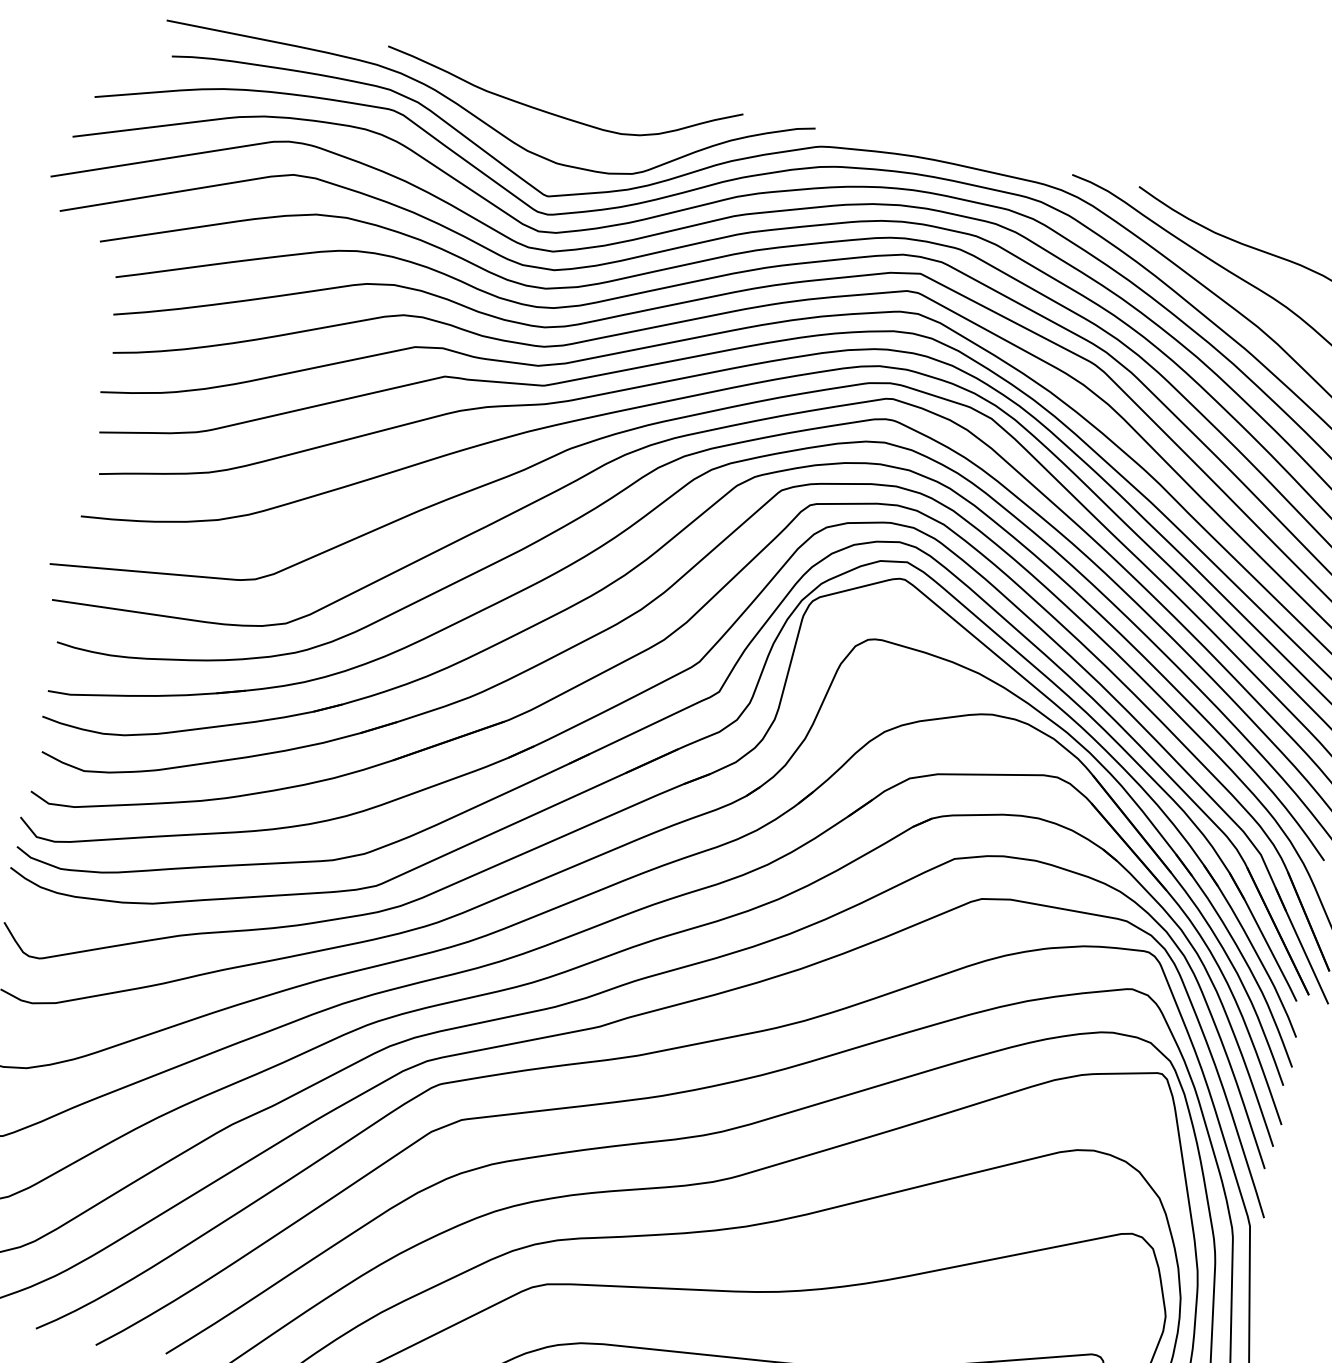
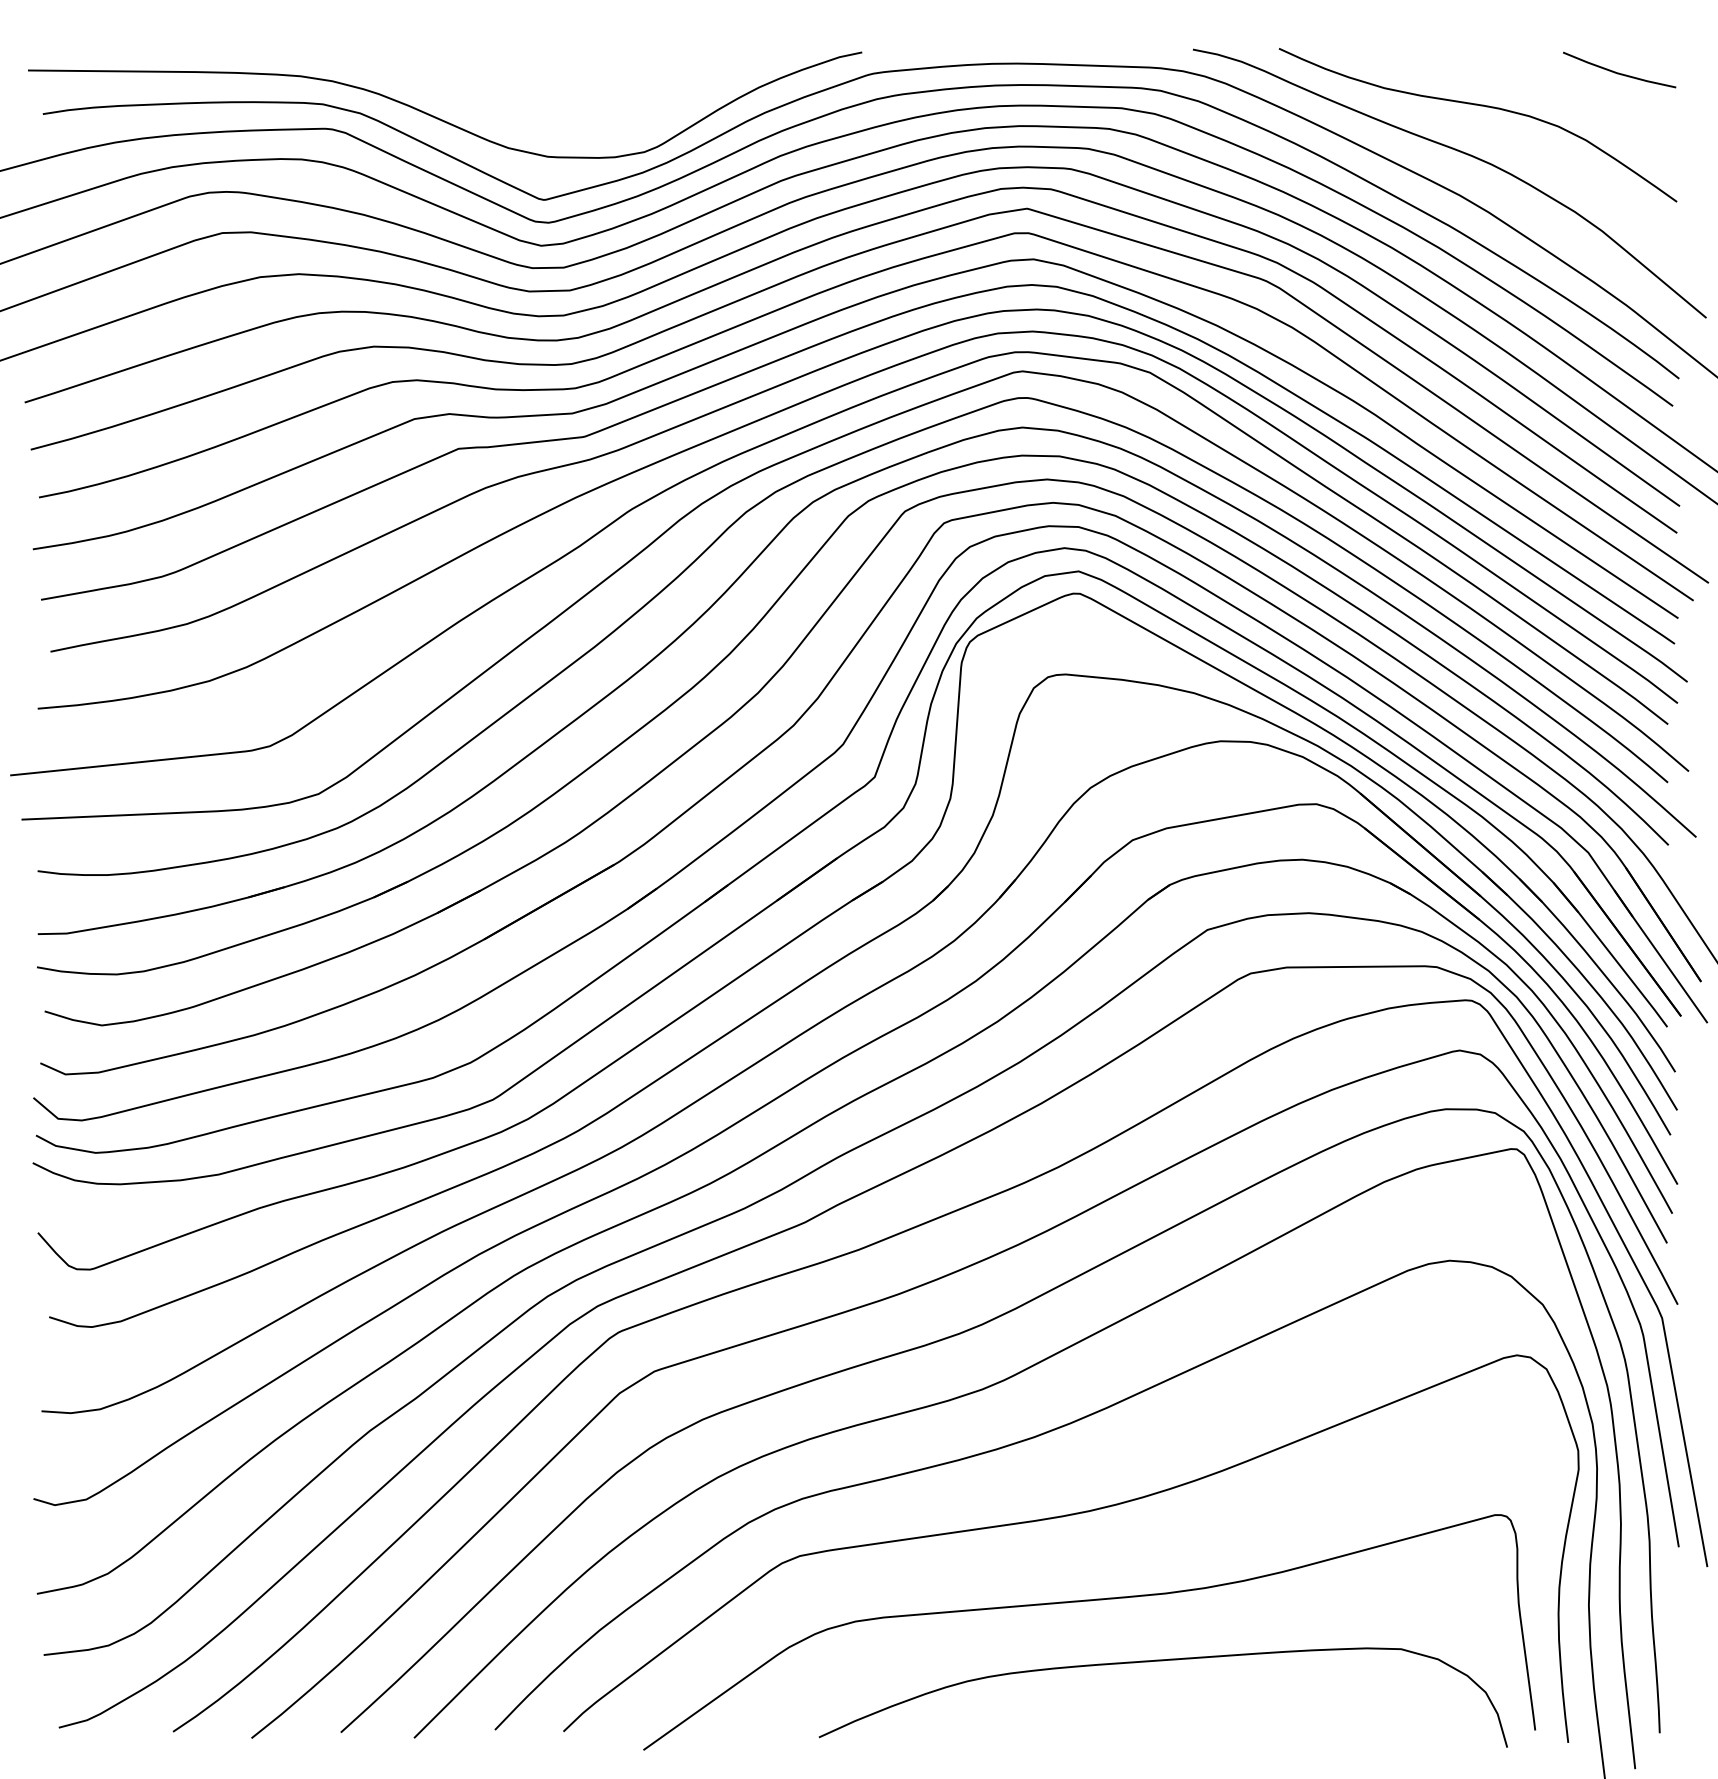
curve: (554, 113) -> (533, 95), removed

